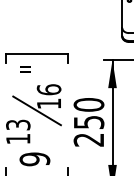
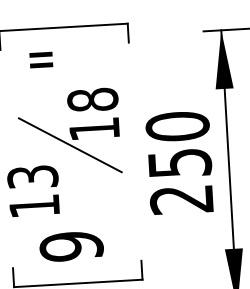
text: (48, 89) -> (91, 99), 16 -> 18

